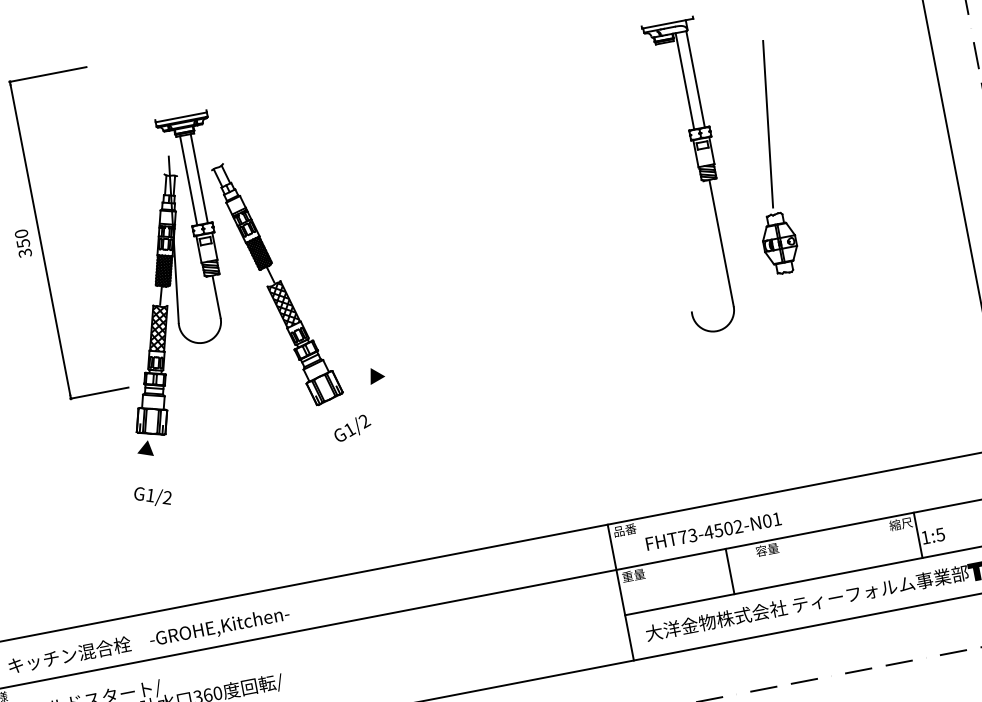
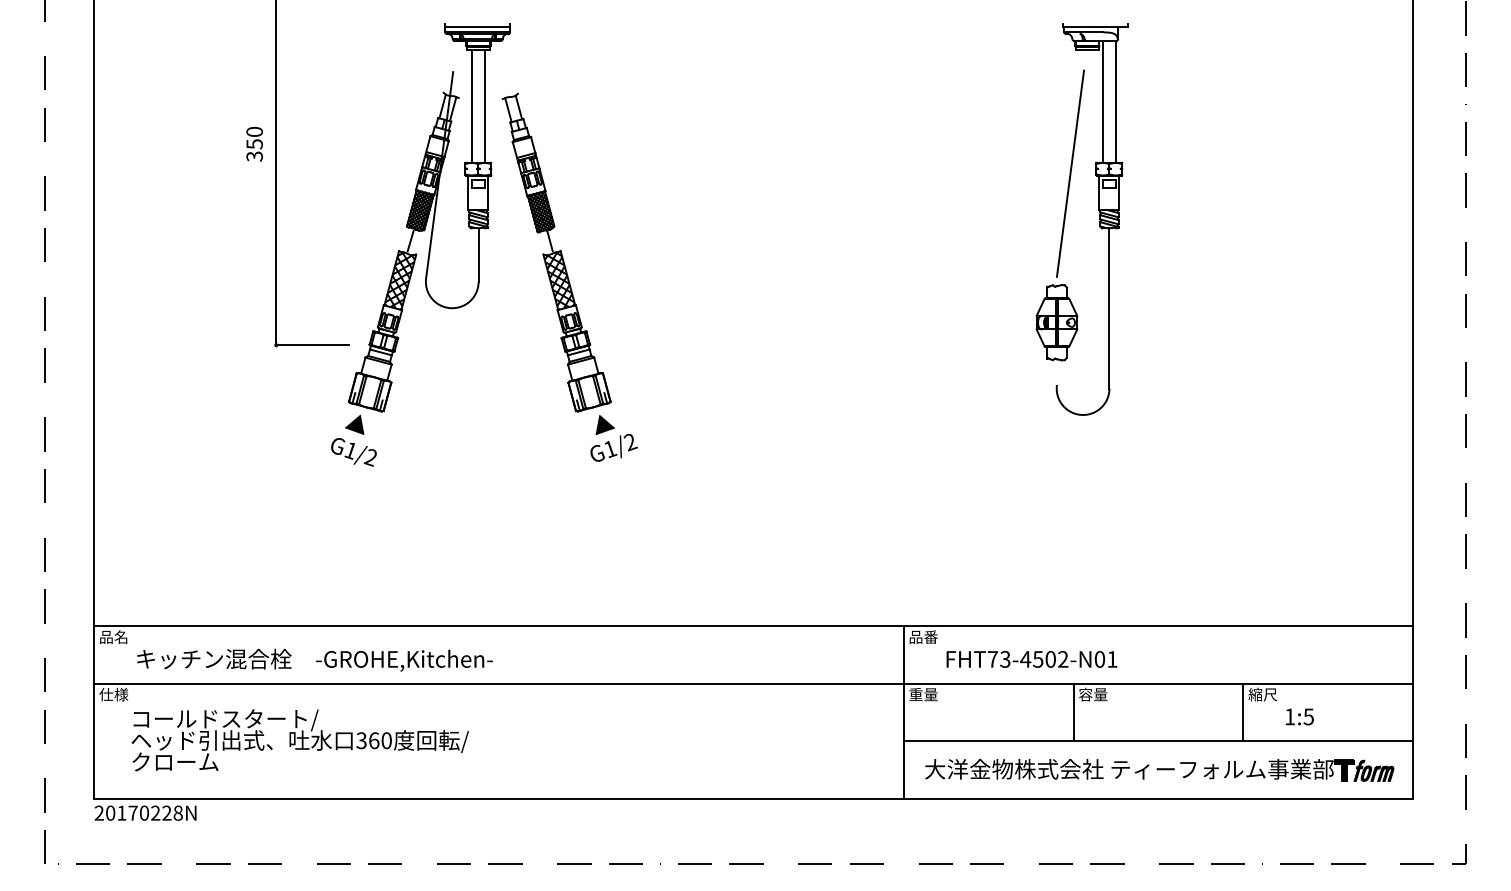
part: (765, 158) -> (1059, 215), moved
text: (376, 374) -> (605, 424), moved
text: (152, 496) -> (353, 452), moved
line: (918, 535) -> (1243, 712), moved
line: (730, 571) -> (1073, 712), moved

